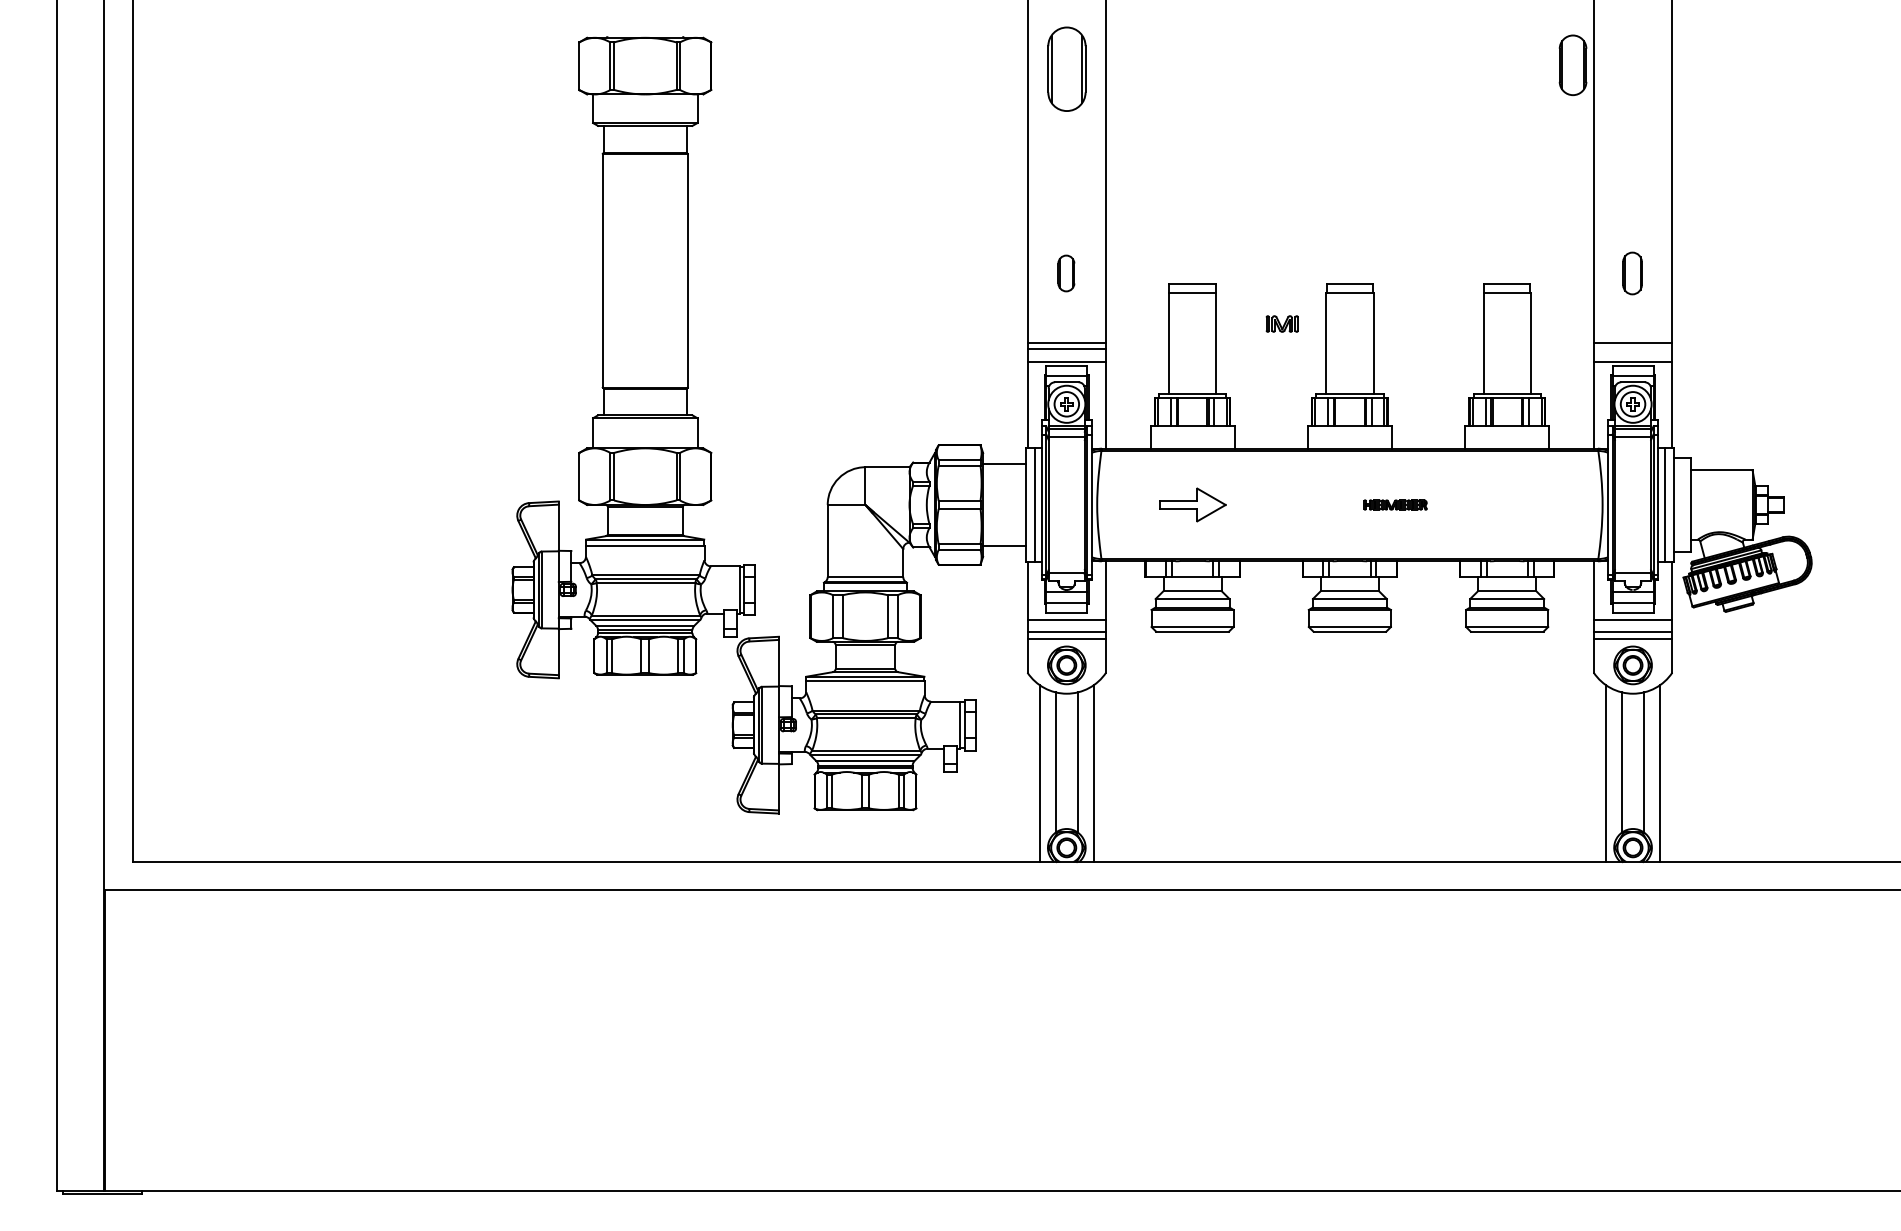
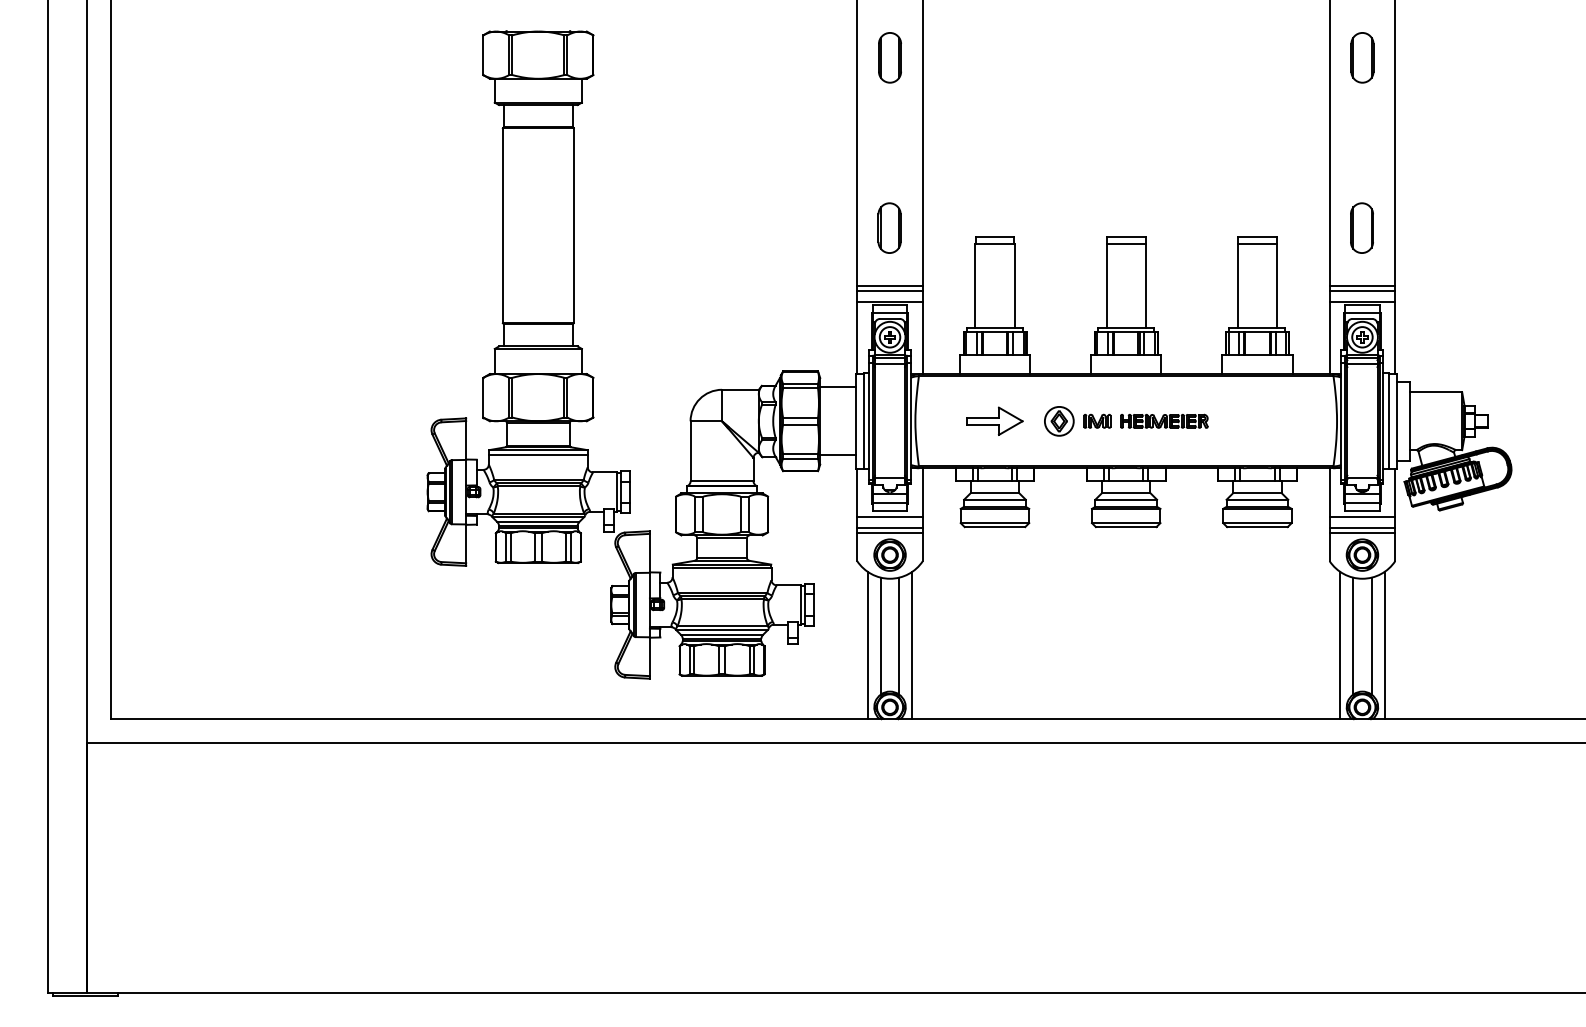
part: (1572, 64) -> (1361, 57), moved
part: (1066, 69) -> (889, 57), size x0.71
part: (1066, 273) -> (889, 228), size x1.67
part: (1632, 273) -> (1361, 228), size x1.43
part: (1281, 323) -> (1096, 420), moved
line: (1632, 349) -> (1361, 291), added
part: (1269, 504) -> (1059, 420), added
part: (1395, 504) -> (1164, 420), size x1.67

